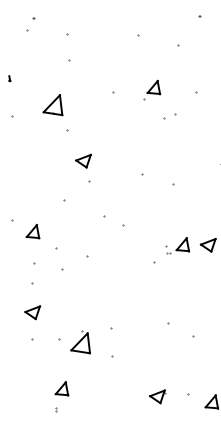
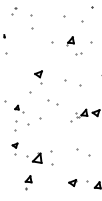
part: (55, 111) -> (25, 51), removed
part: (42, 235) -> (19, 108), size x0.6
part: (31, 322) -> (14, 148), size x0.7

